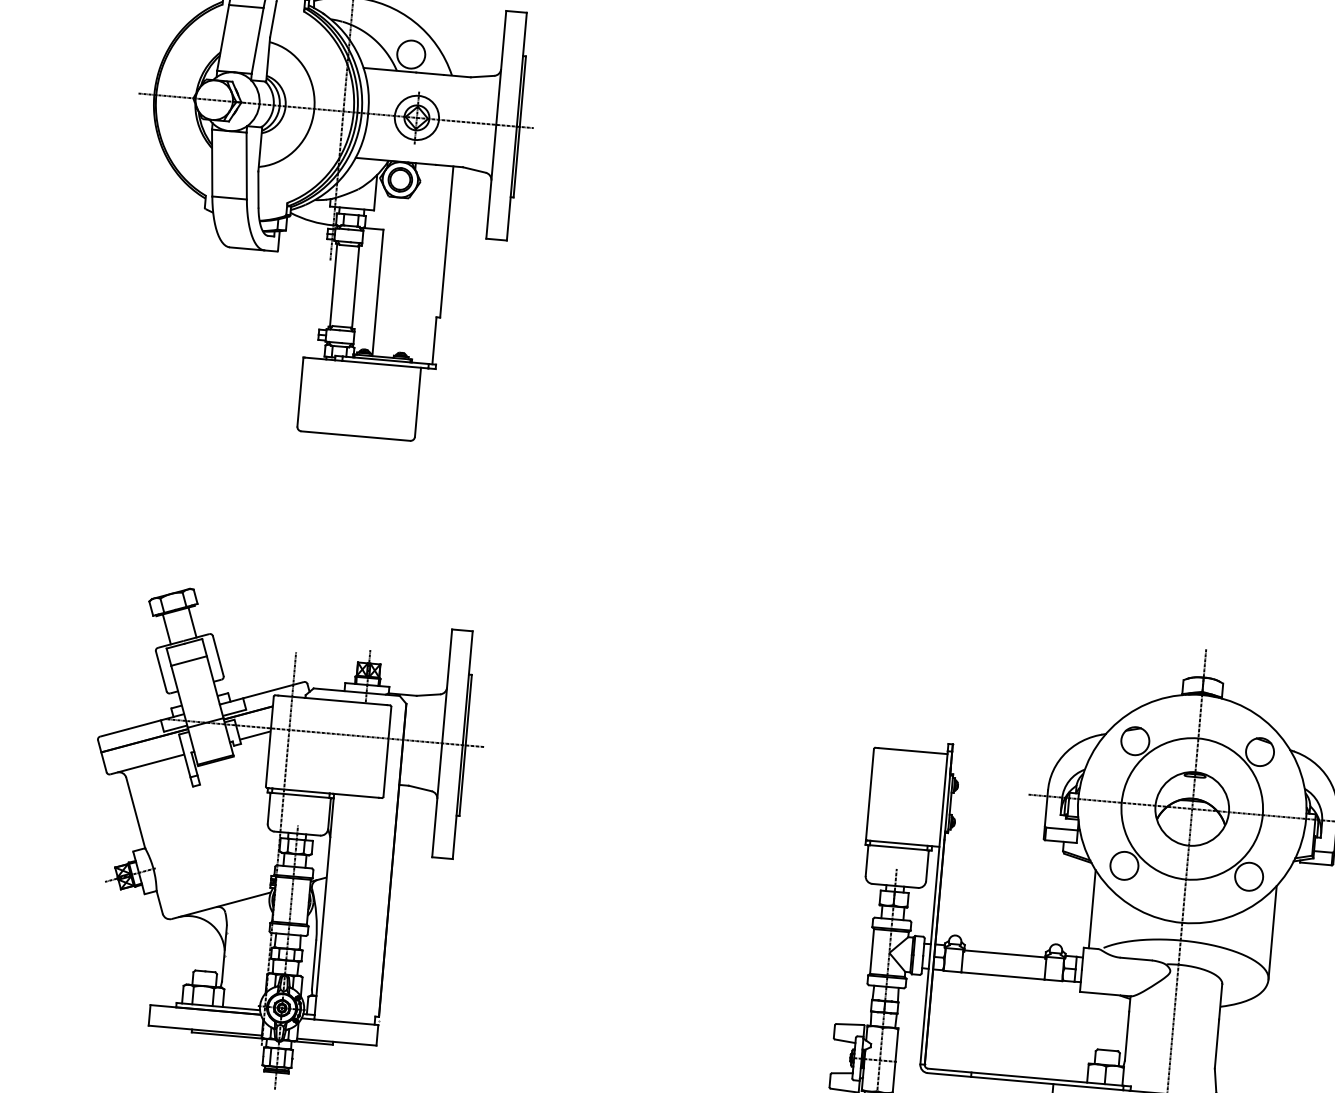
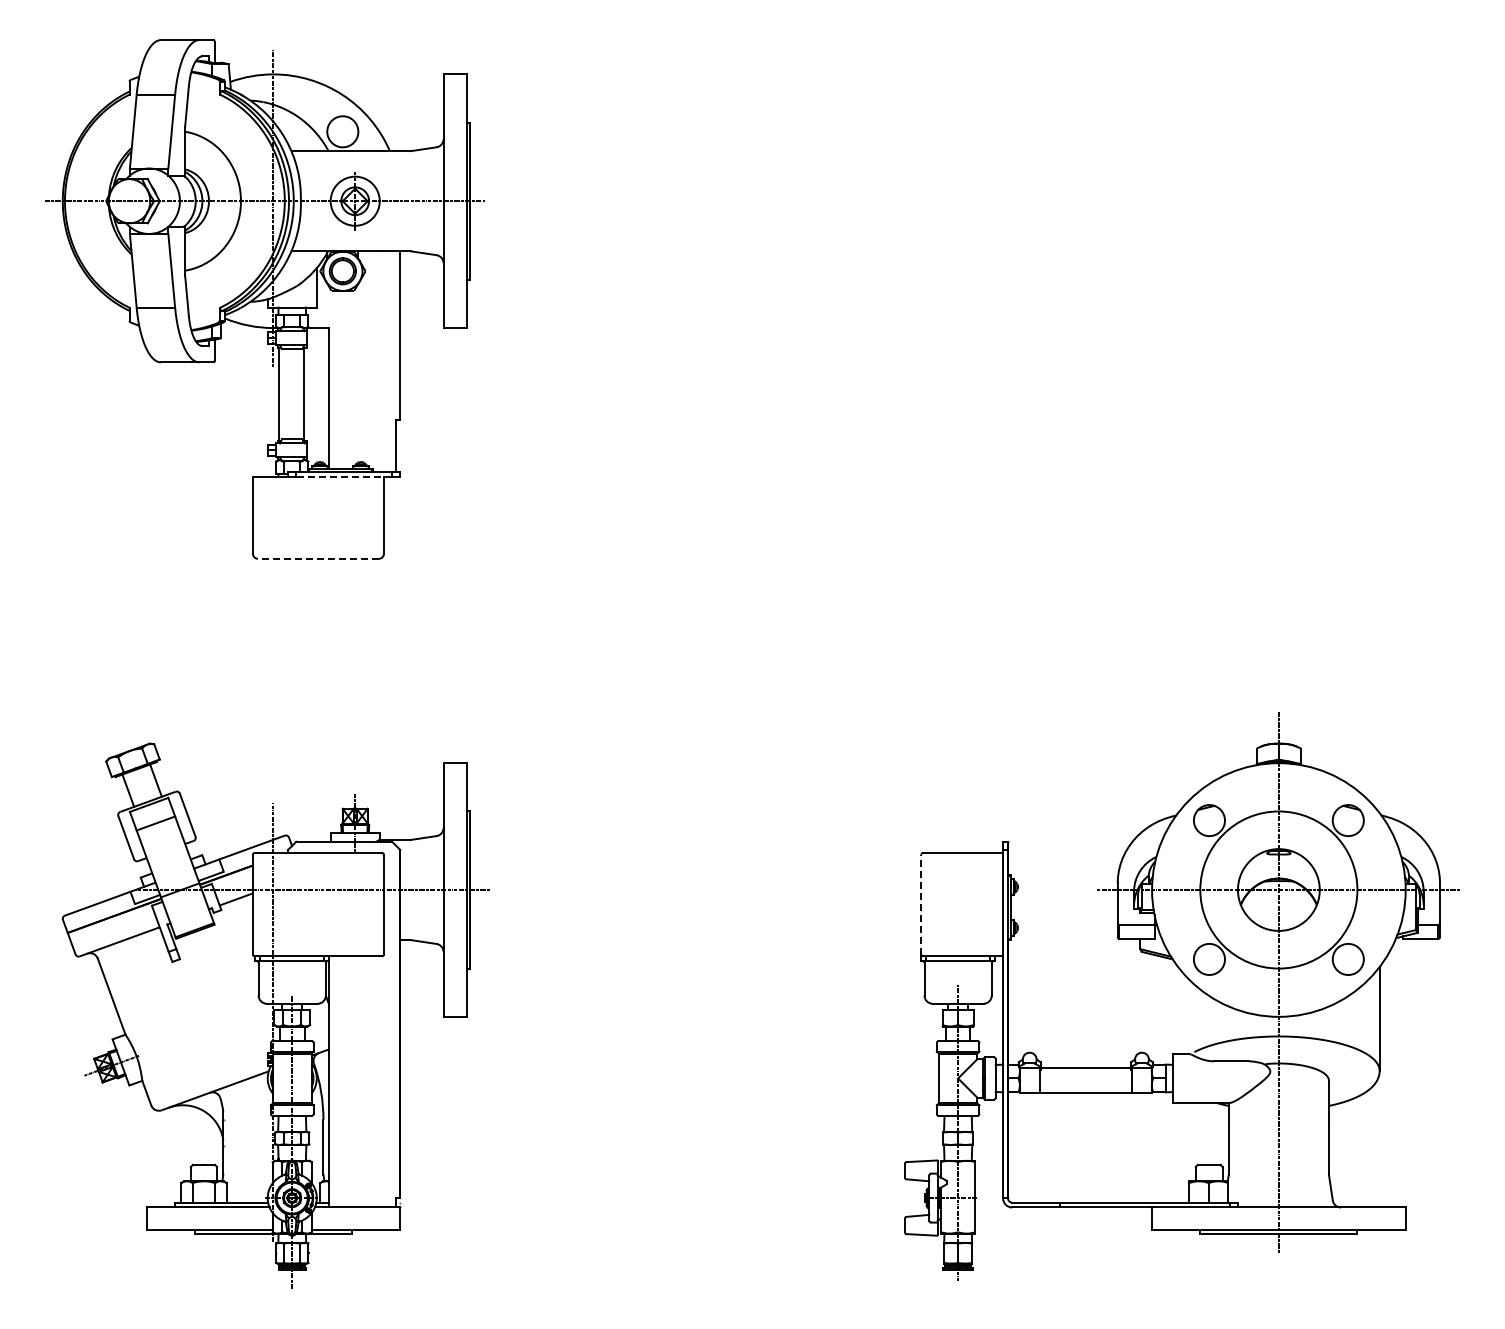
line: (385, 364) -> (344, 476), solid -> dashed
line: (355, 435) -> (318, 558), solid -> dashed
line: (870, 793) -> (921, 904), solid -> dashed
line: (1092, 908) -> (1178, 1009), removed

